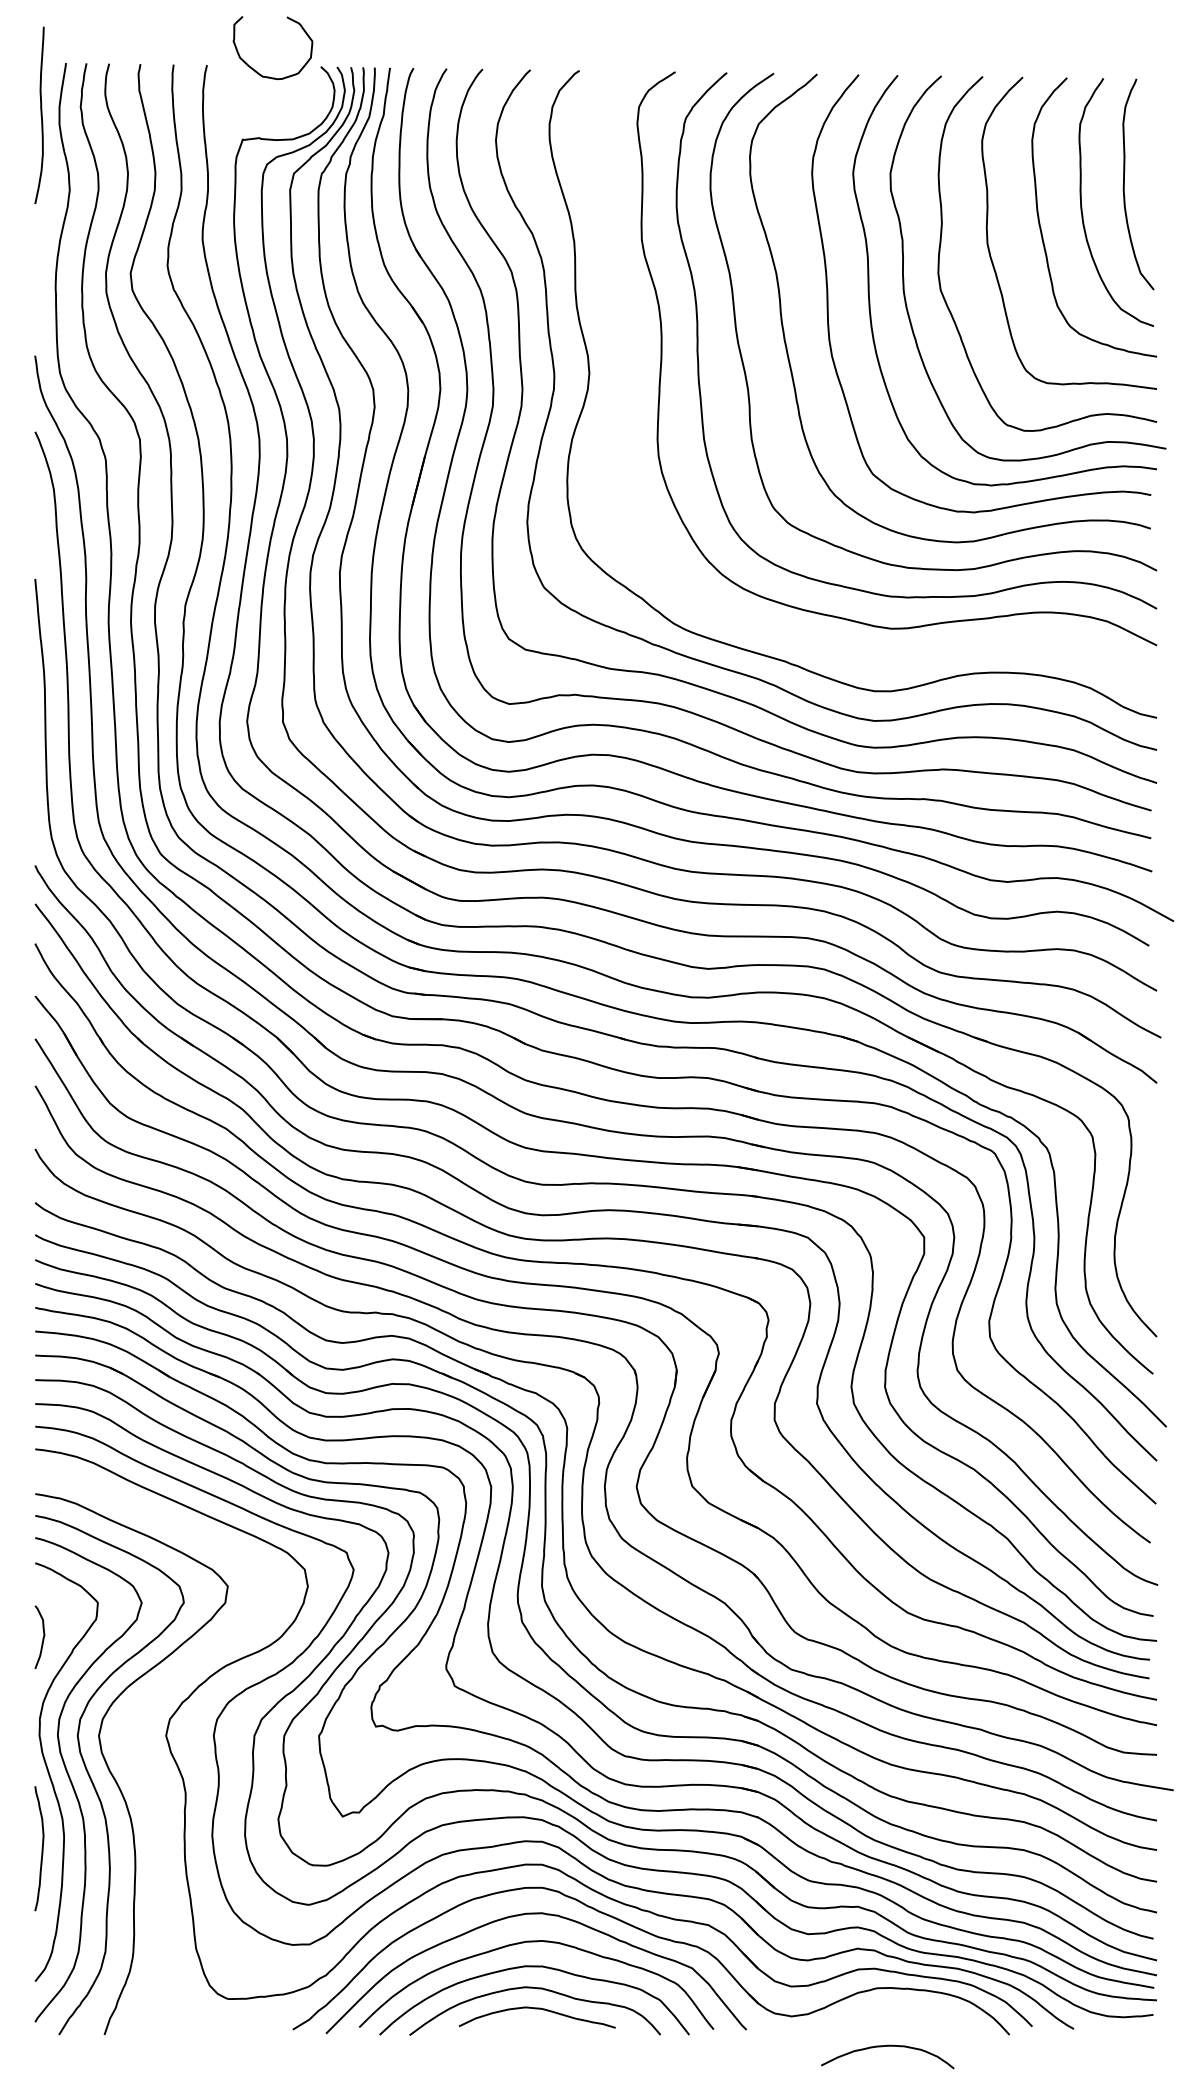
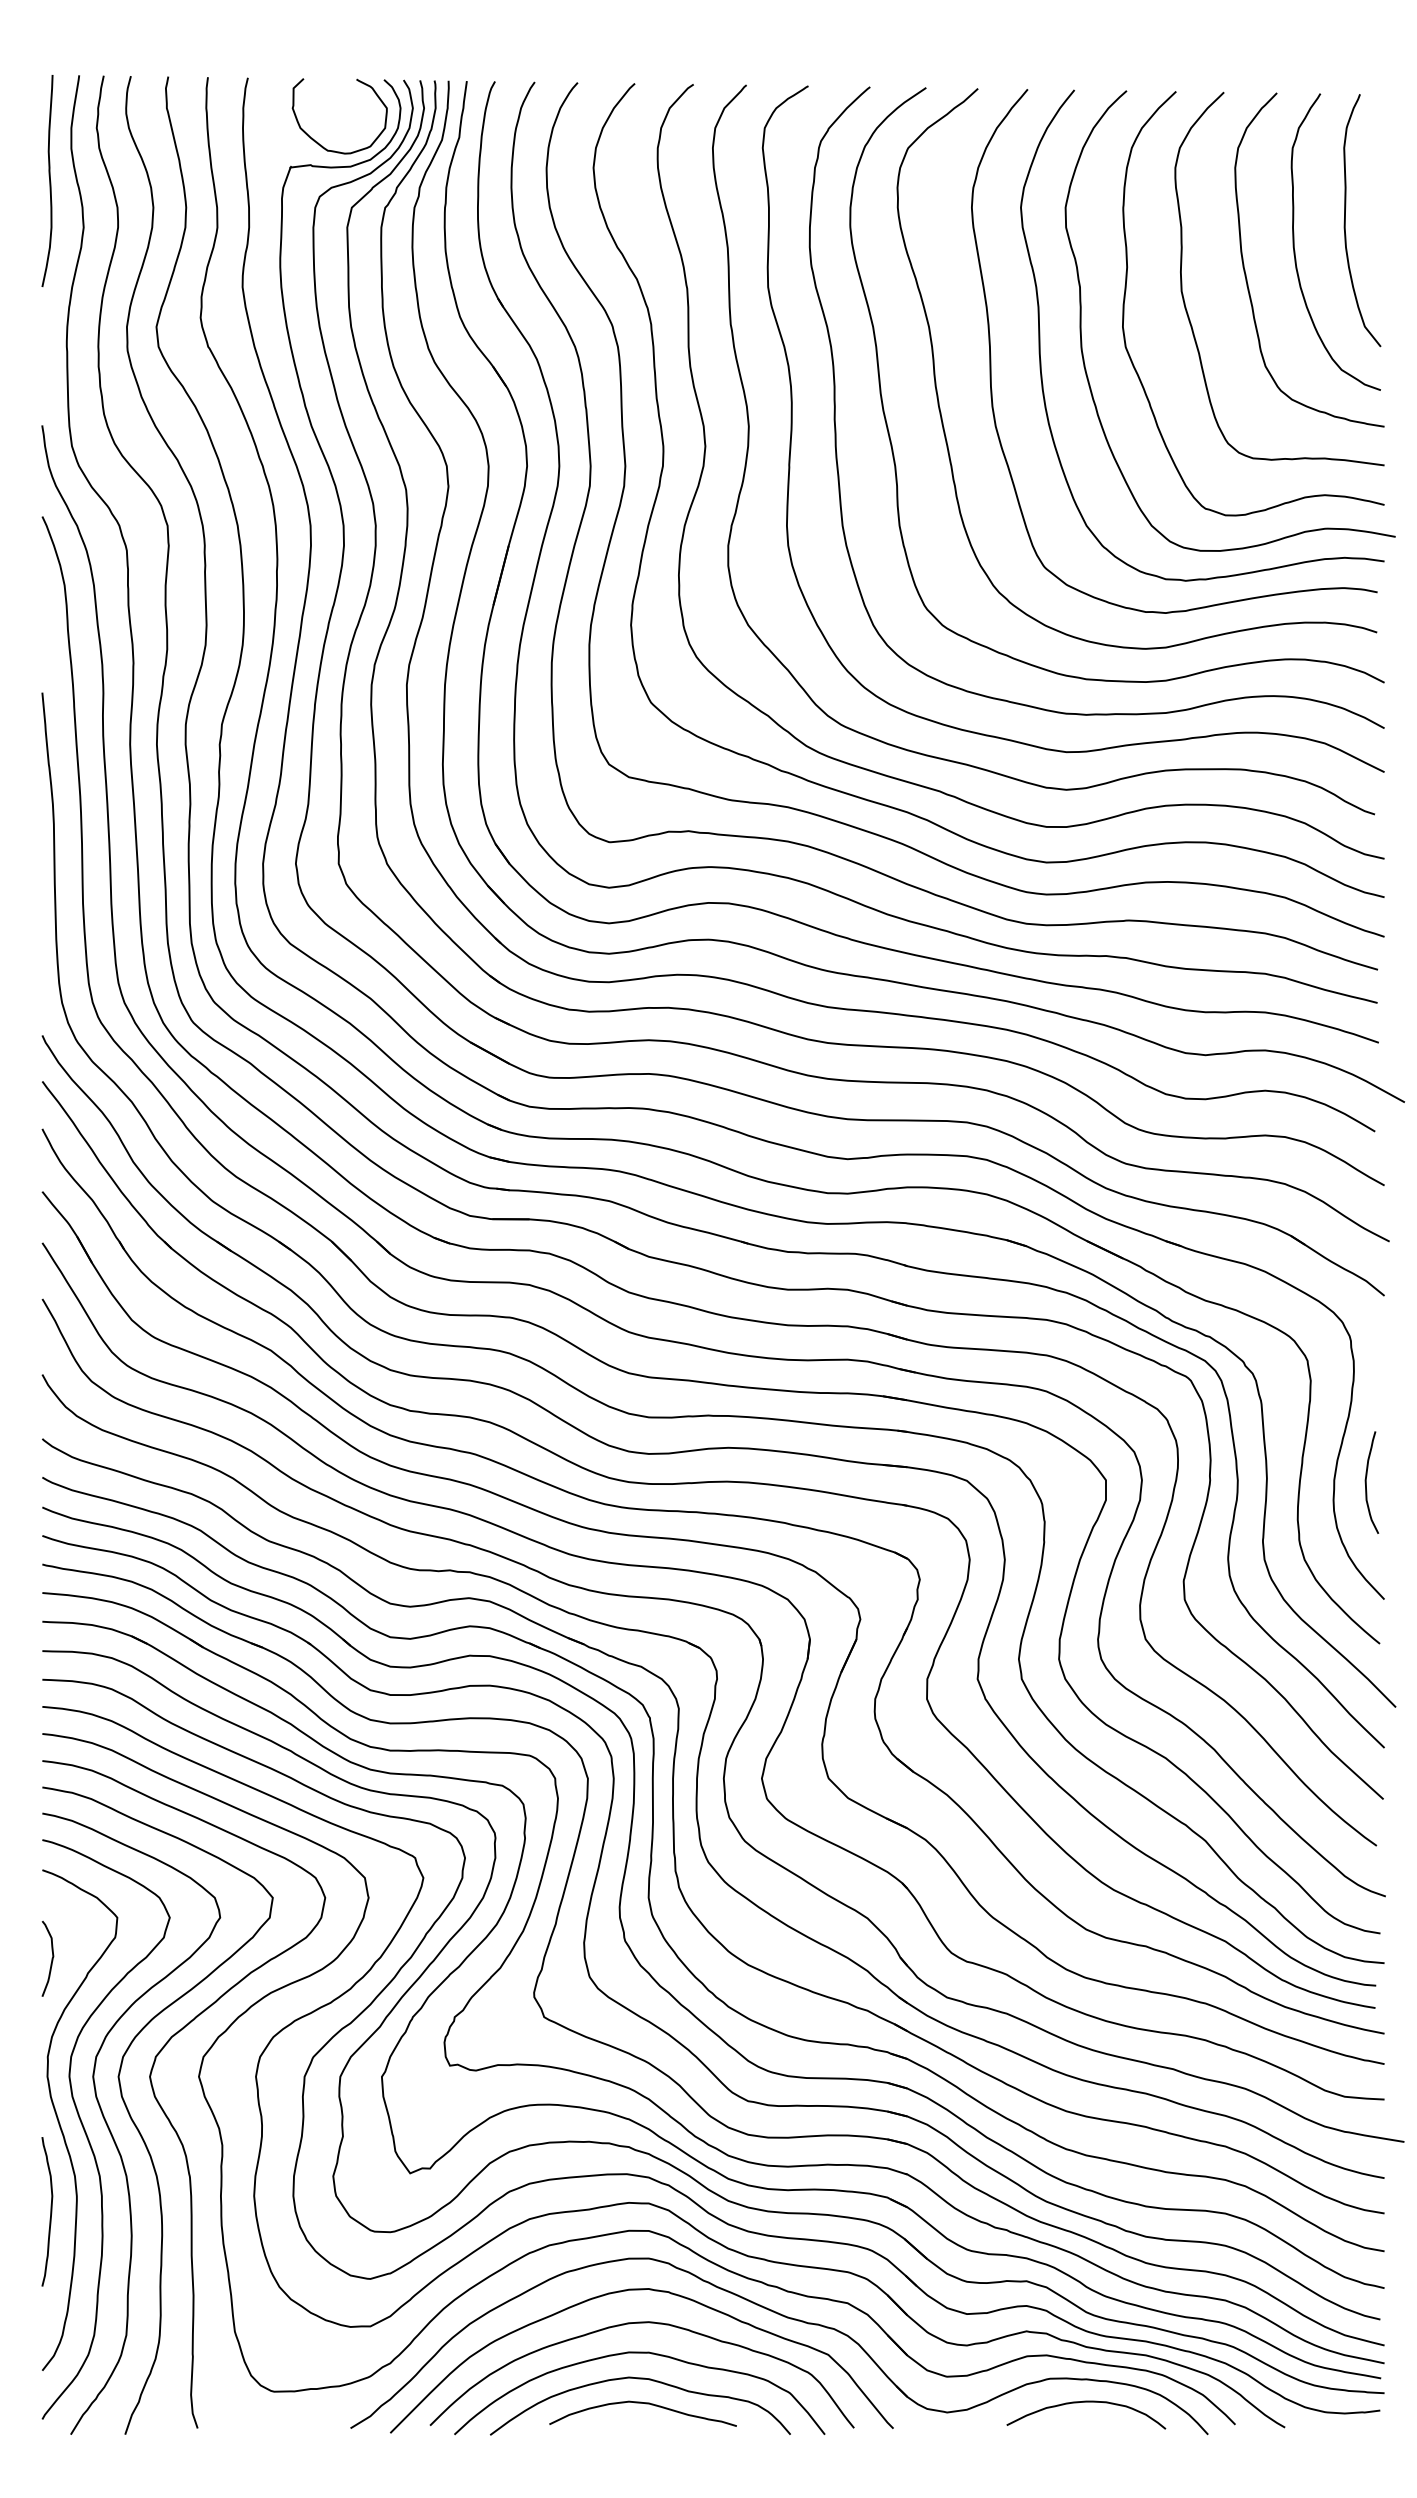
curve: (254, 69) -> (317, 141), moved
part: (39, 115) -> (47, 180), moved
curve: (626, 372) -> (749, 445), added
curve: (1141, 1239) -> (1366, 1482), added
curve: (134, 1759) -> (161, 2105), added
curve: (887, 2046) -> (1086, 2402), moved

